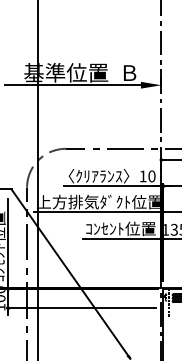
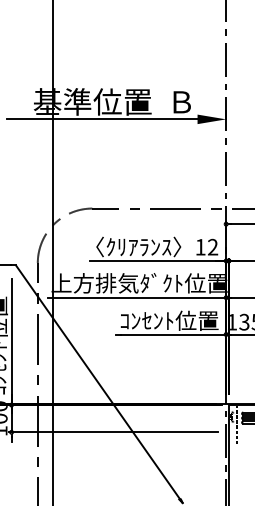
text: (152, 176) -> (213, 247), 10 -> 12

